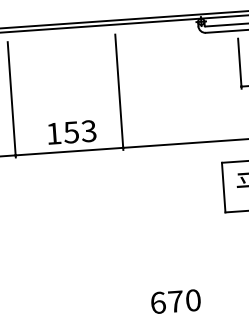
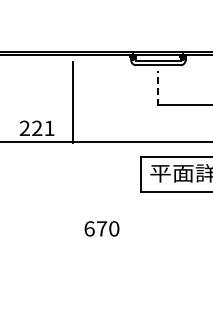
line: (240, 63) -> (158, 88), solid -> dashed
text: (70, 132) -> (36, 128), 153 -> 221
text: (175, 301) -> (101, 228), moved

